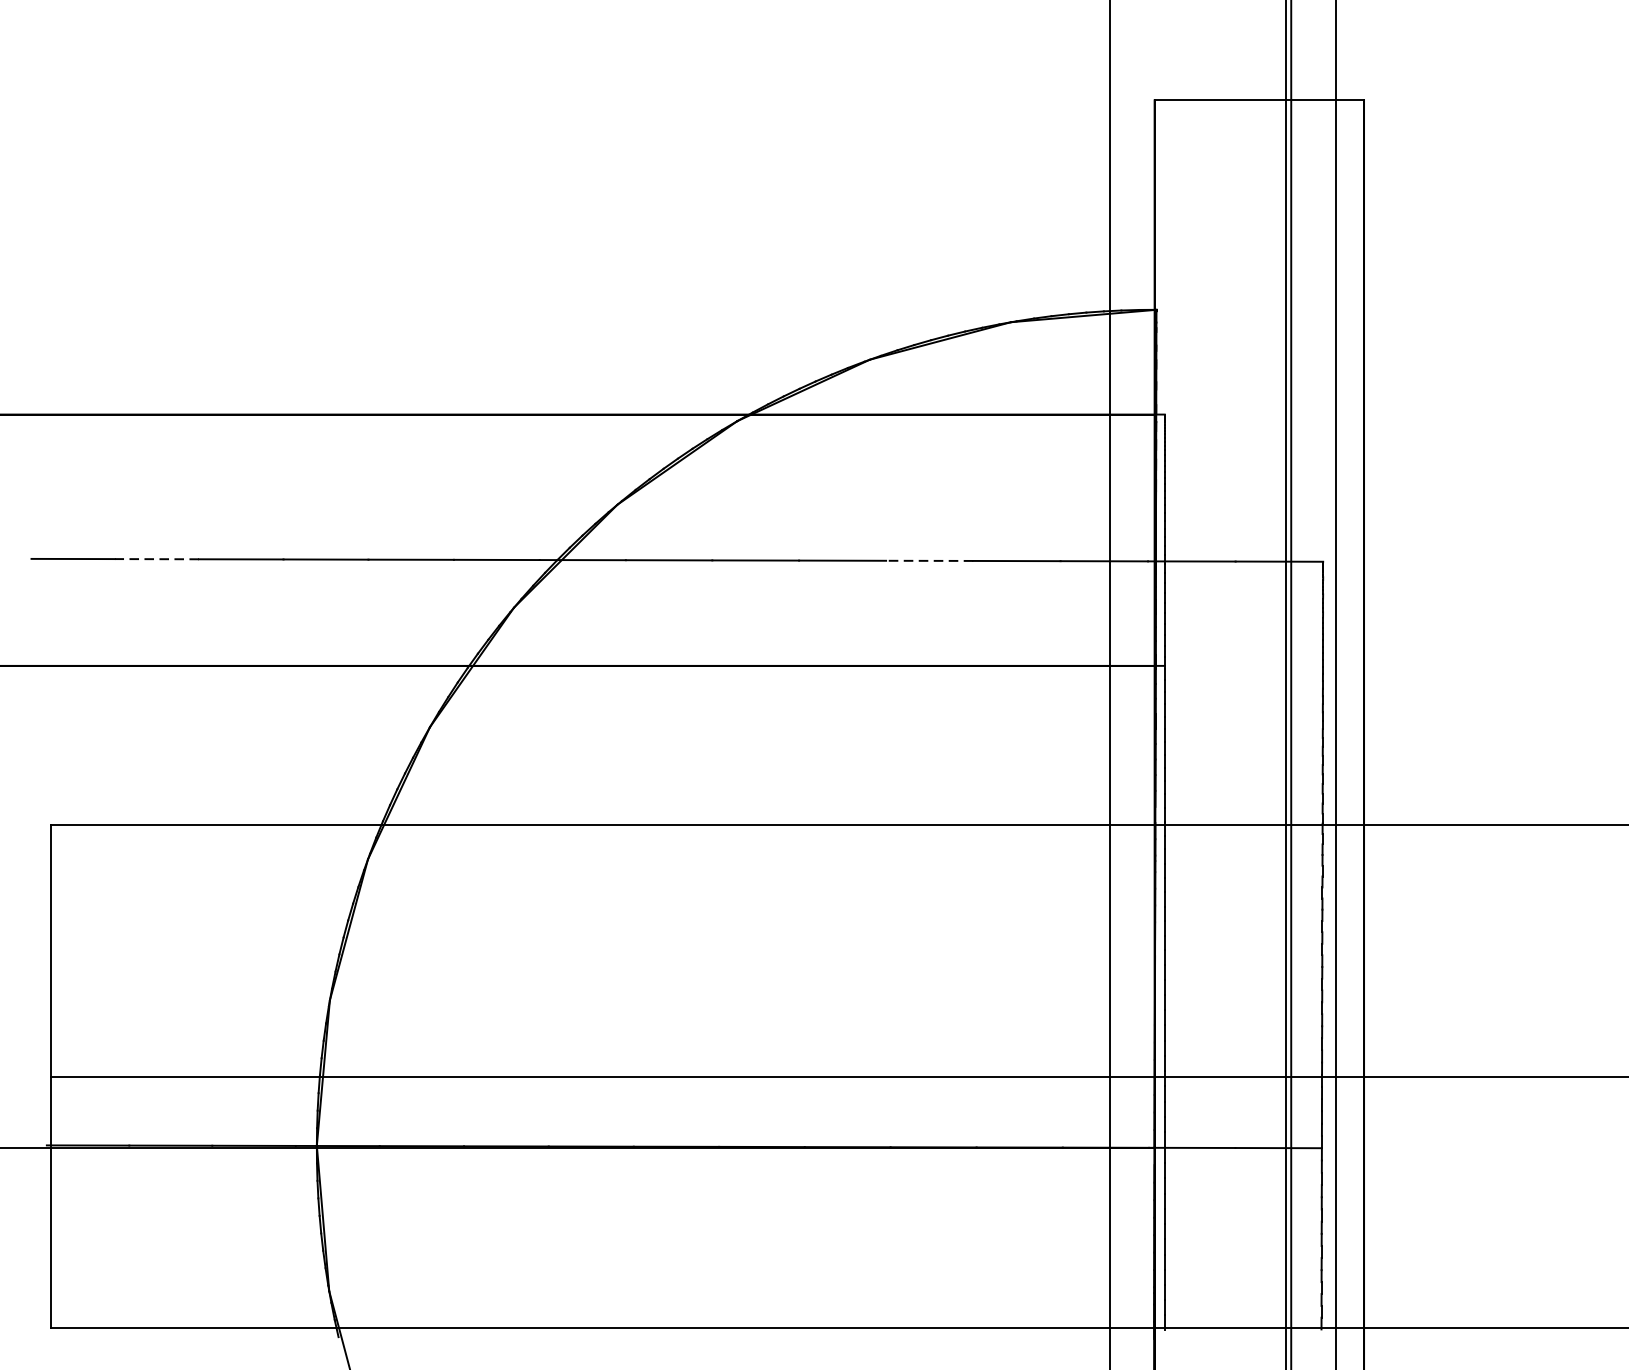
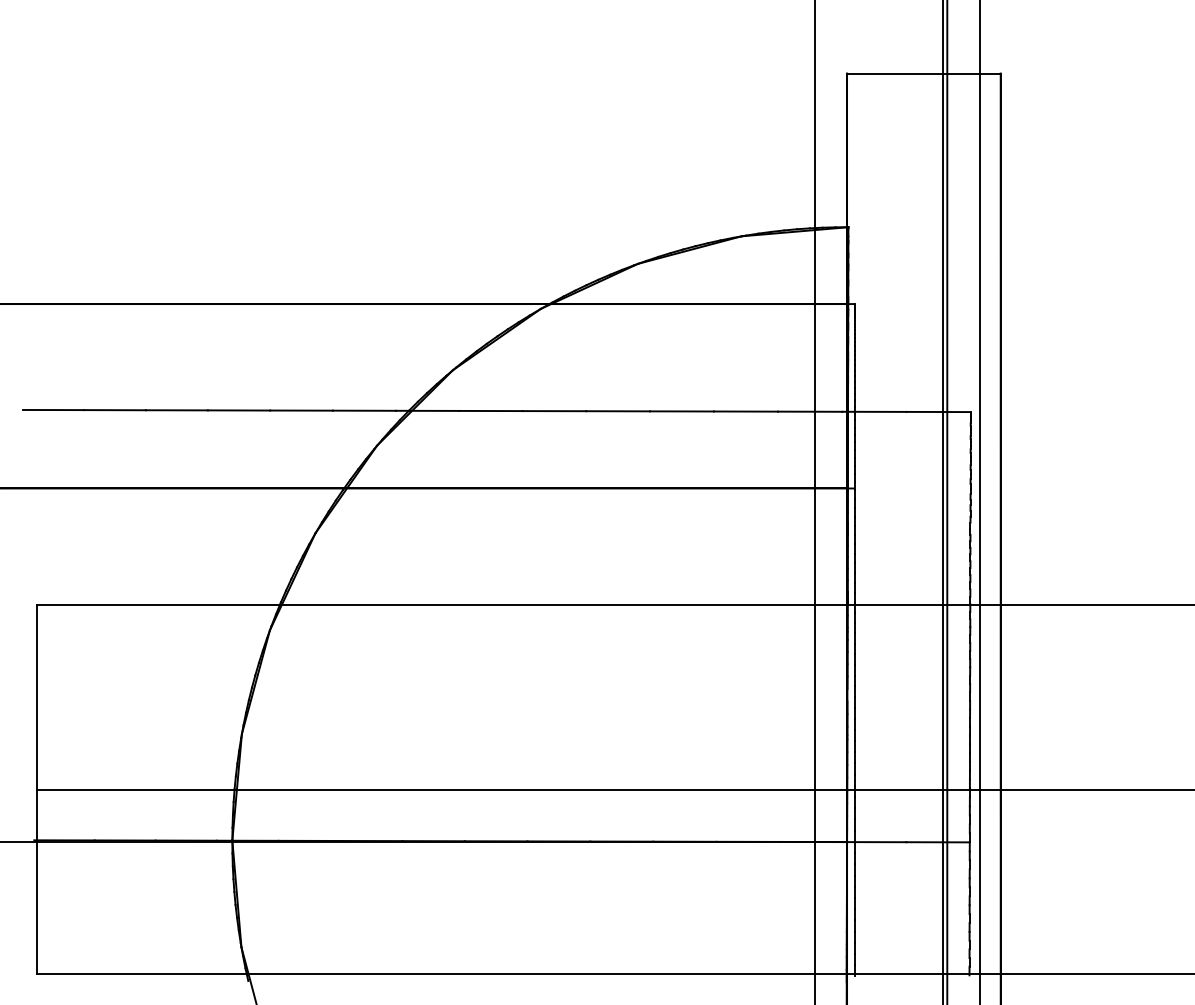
line: (157, 559) -> (115, 410), dashed -> solid
line: (930, 560) -> (682, 411), dashed -> solid

